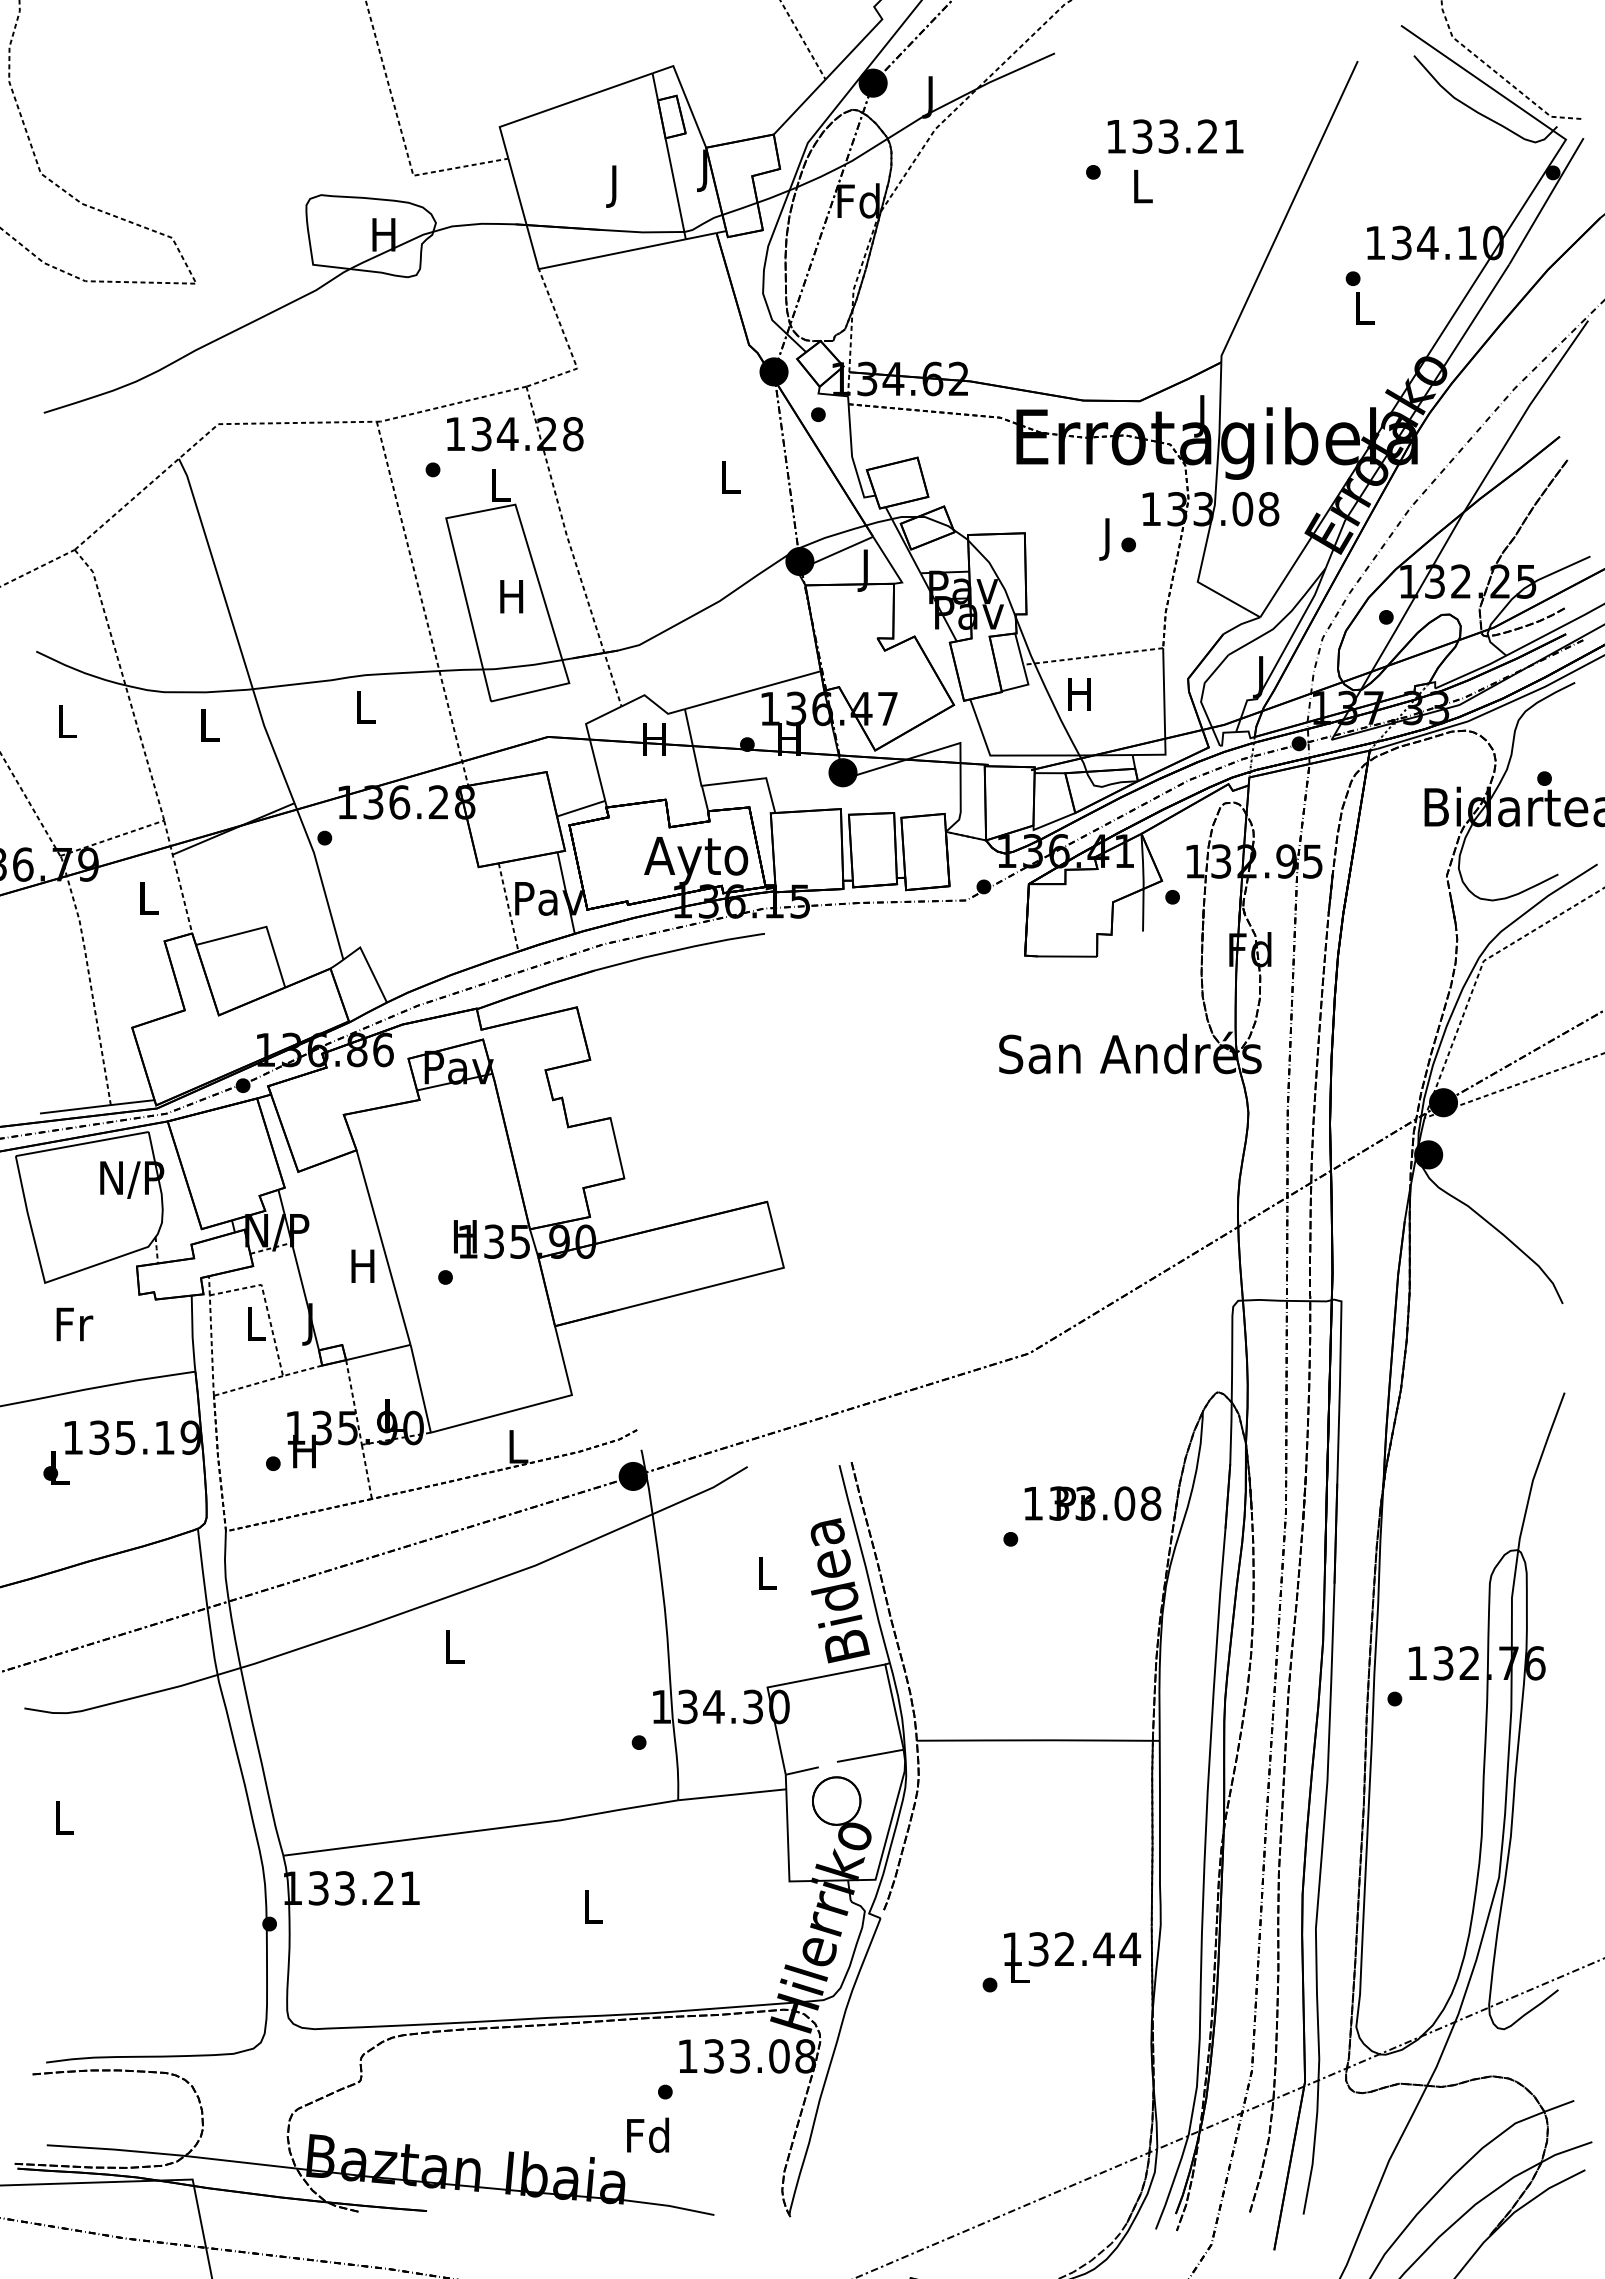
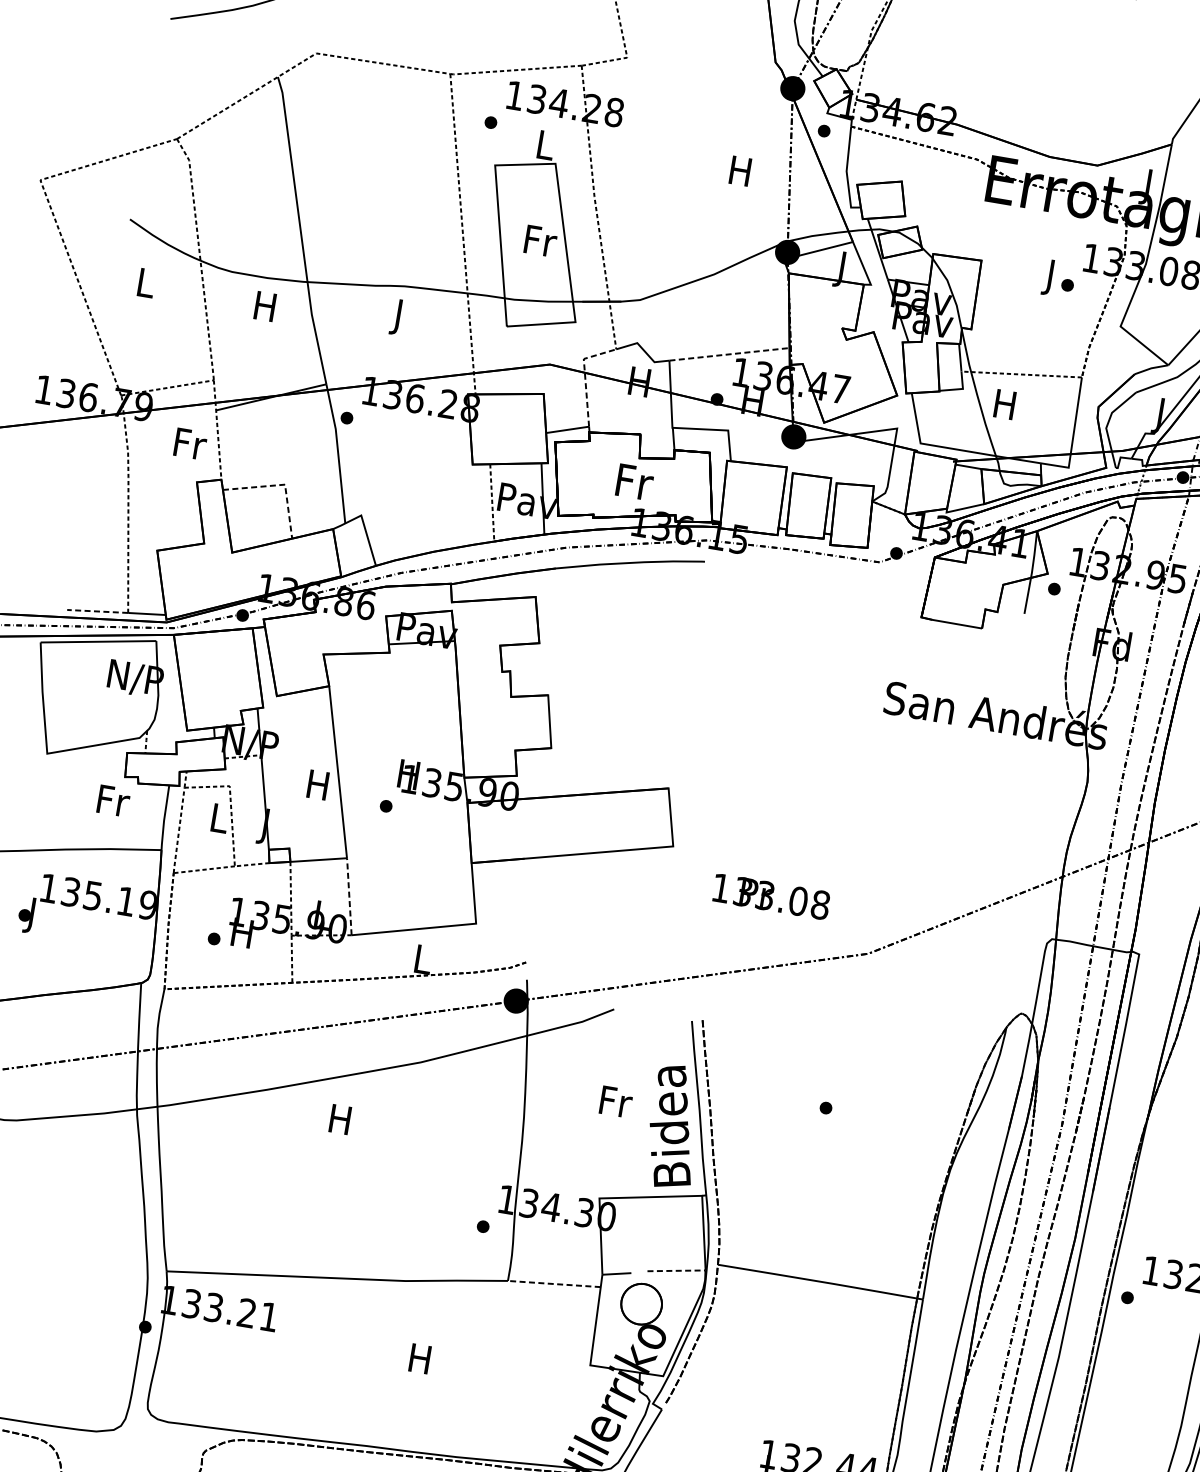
text: (729, 477) -> (740, 171), L -> H
text: (513, 596) -> (540, 241), H -> Fr
line: (752, 690) -> (729, 354), solid -> dashed
text: (365, 712) -> (399, 317), L -> J
text: (208, 725) -> (264, 306), L -> H
line: (590, 742) -> (584, 375), solid -> dashed
text: (696, 861) -> (657, 490), Ayto -> Fr
text: (149, 898) -> (190, 444), L -> Fr
line: (262, 927) -> (281, 484), solid -> dashed
line: (75, 1109) -> (97, 611), solid -> dashed
text: (74, 1324) -> (113, 801), moved
line: (420, 1387) -> (349, 895), solid -> dashed
text: (59, 1472) -> (32, 915), L -> J
text: (1092, 1503) -> (771, 896), moved
text: (768, 1572) -> (616, 1101), L -> Fr
text: (453, 1646) -> (340, 1119), L -> H
line: (870, 1755) -> (676, 1270), solid -> dashed
line: (732, 1794) -> (554, 1283), solid -> dashed
text: (592, 1906) -> (420, 1358), L -> H

